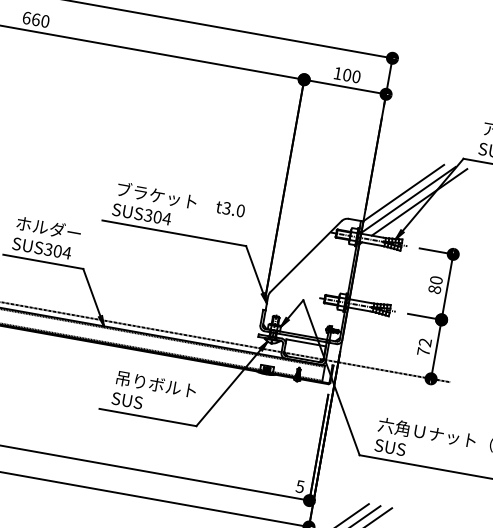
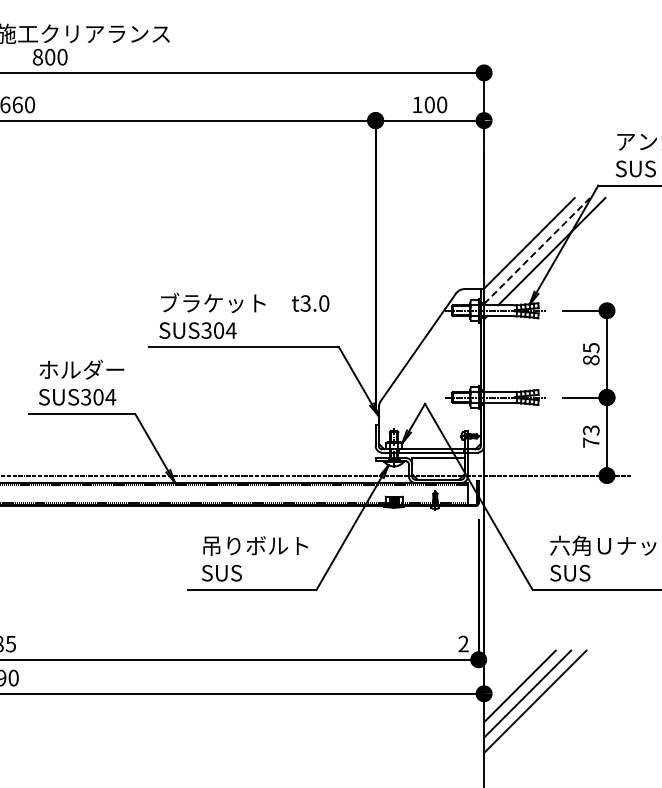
line: (408, 200) -> (537, 251), solid -> dashed
text: (436, 280) -> (591, 347), 80 -> 85
text: (425, 342) -> (591, 430), 72 -> 73
text: (300, 486) -> (463, 643), 5 -> 2

